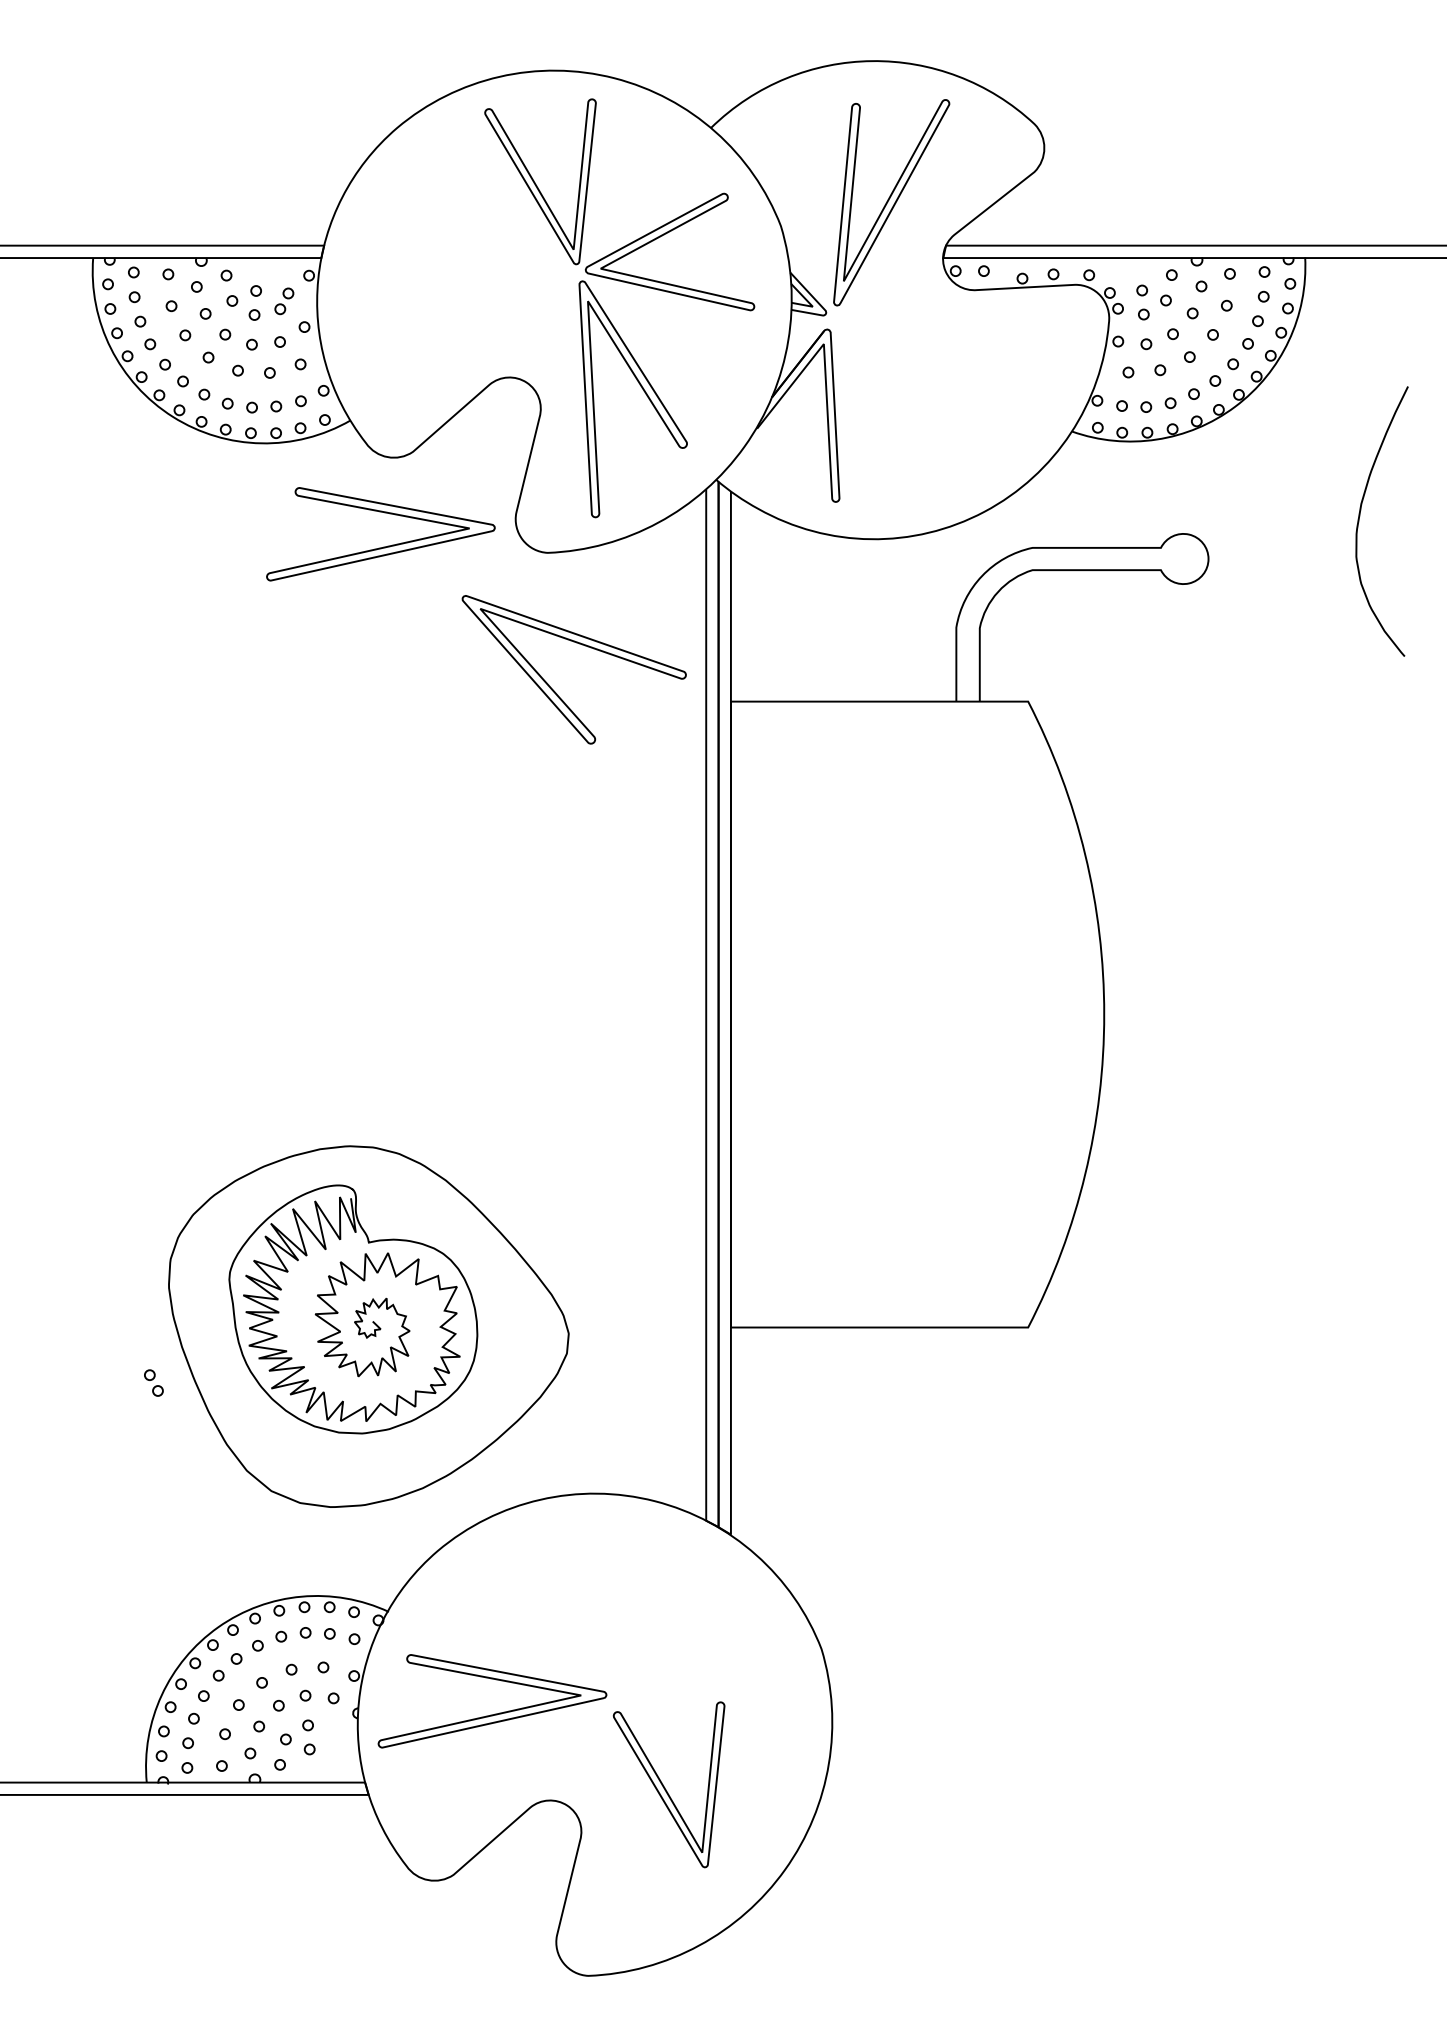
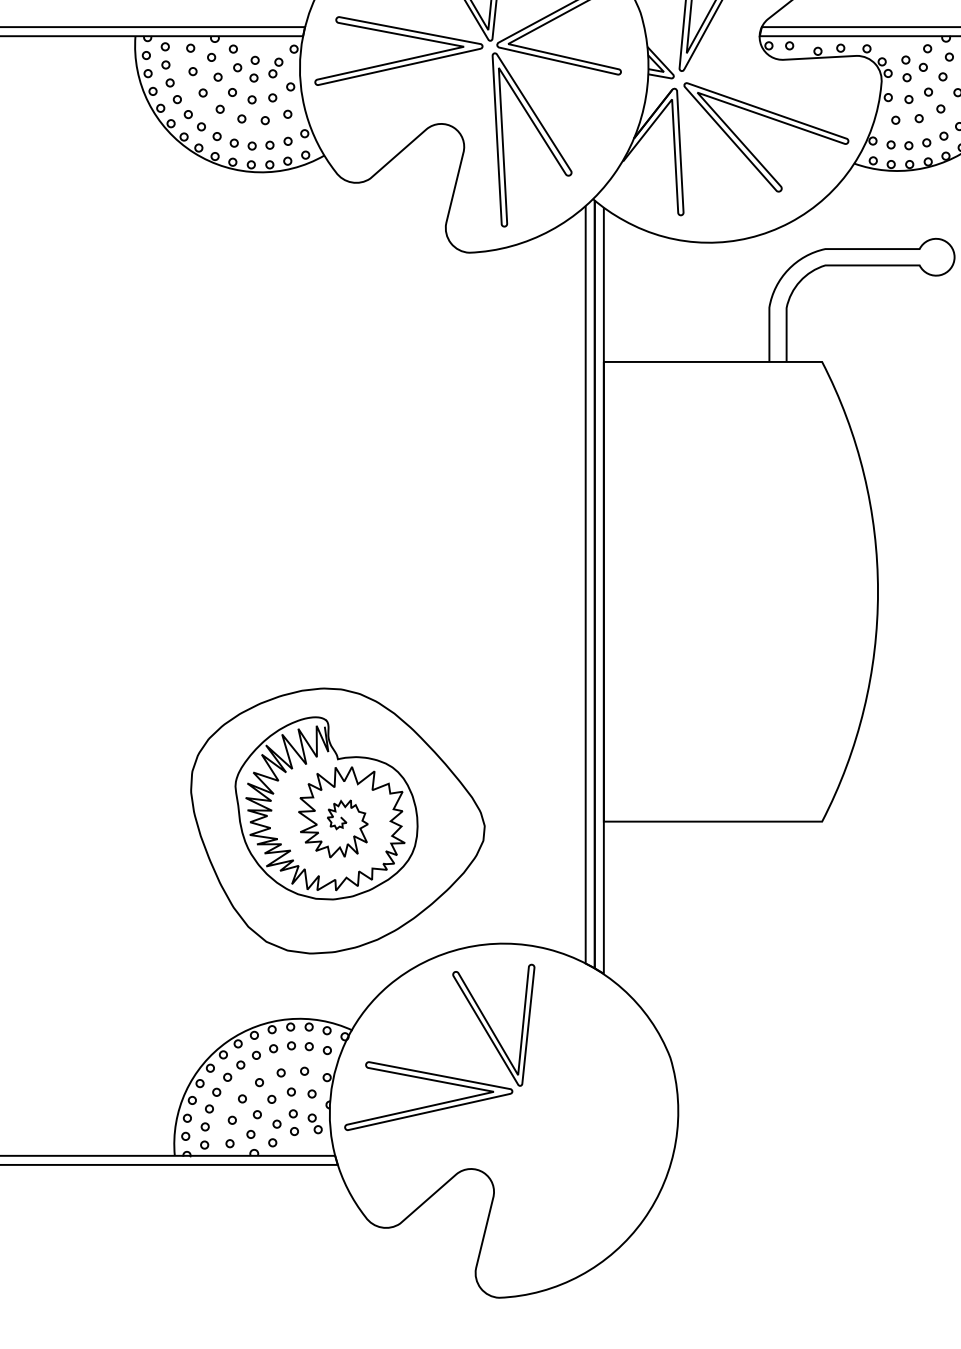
part: (383, 546) -> (400, 60), moved
part: (582, 645) -> (772, 119), moved
part: (153, 1382) -> (314, 1123), moved
part: (668, 1784) -> (493, 1025), moved

